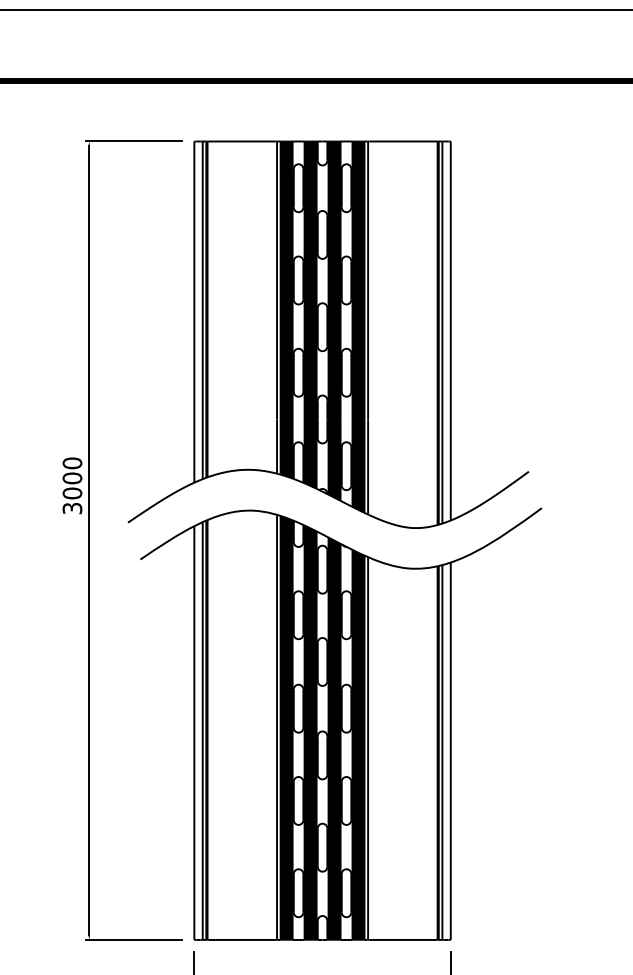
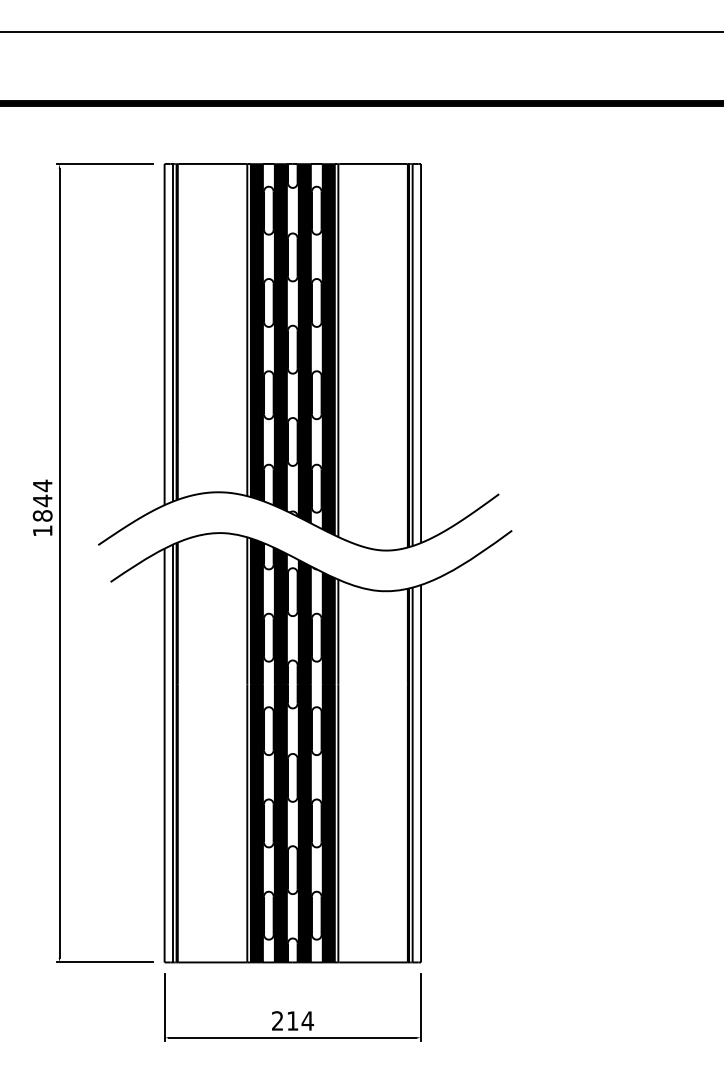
text: (72, 485) -> (42, 507), 3000 -> 1844

